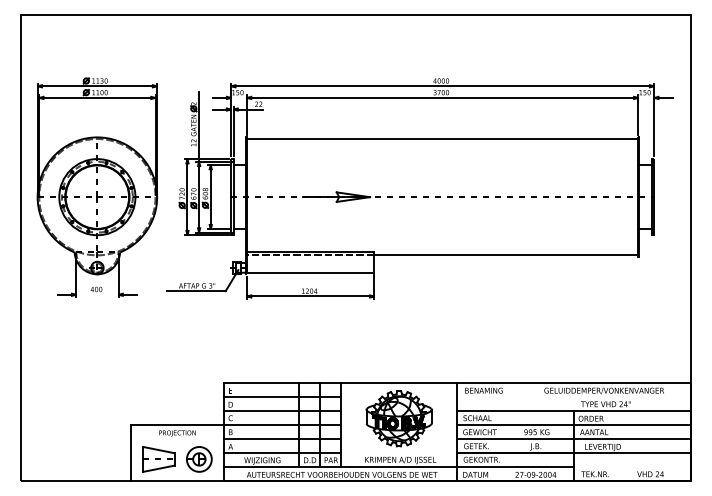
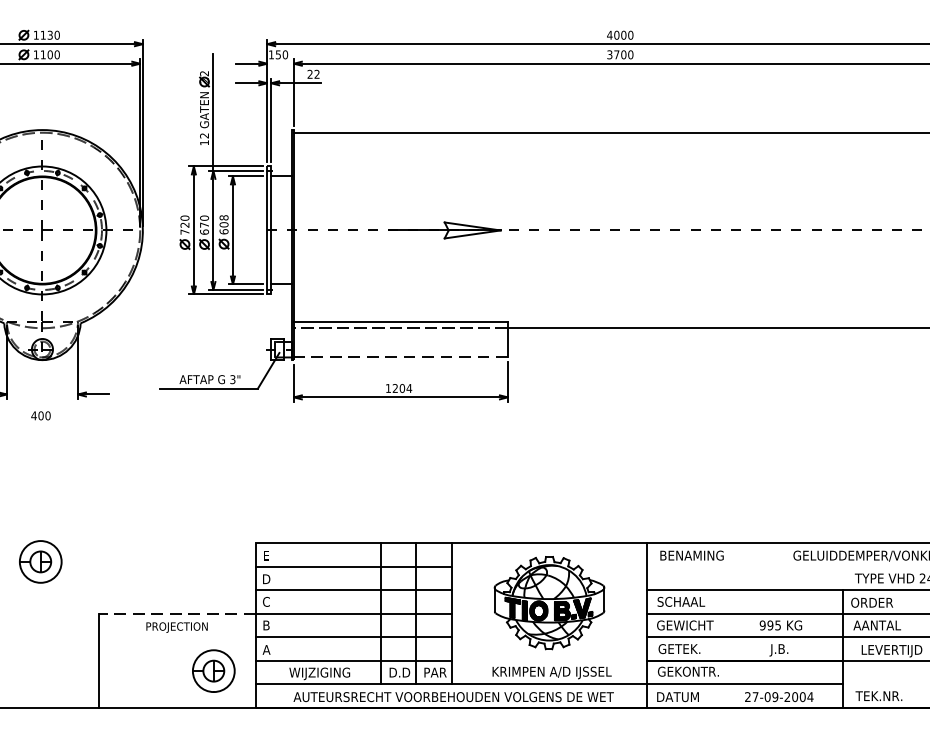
line: (310, 272) -> (400, 357), solid -> dashed
text: (96, 289) -> (40, 415), moved
part: (96, 394) -> (40, 562), added
line: (177, 425) -> (177, 614), solid -> dashed
part: (158, 459) -> (145, 671), removed

